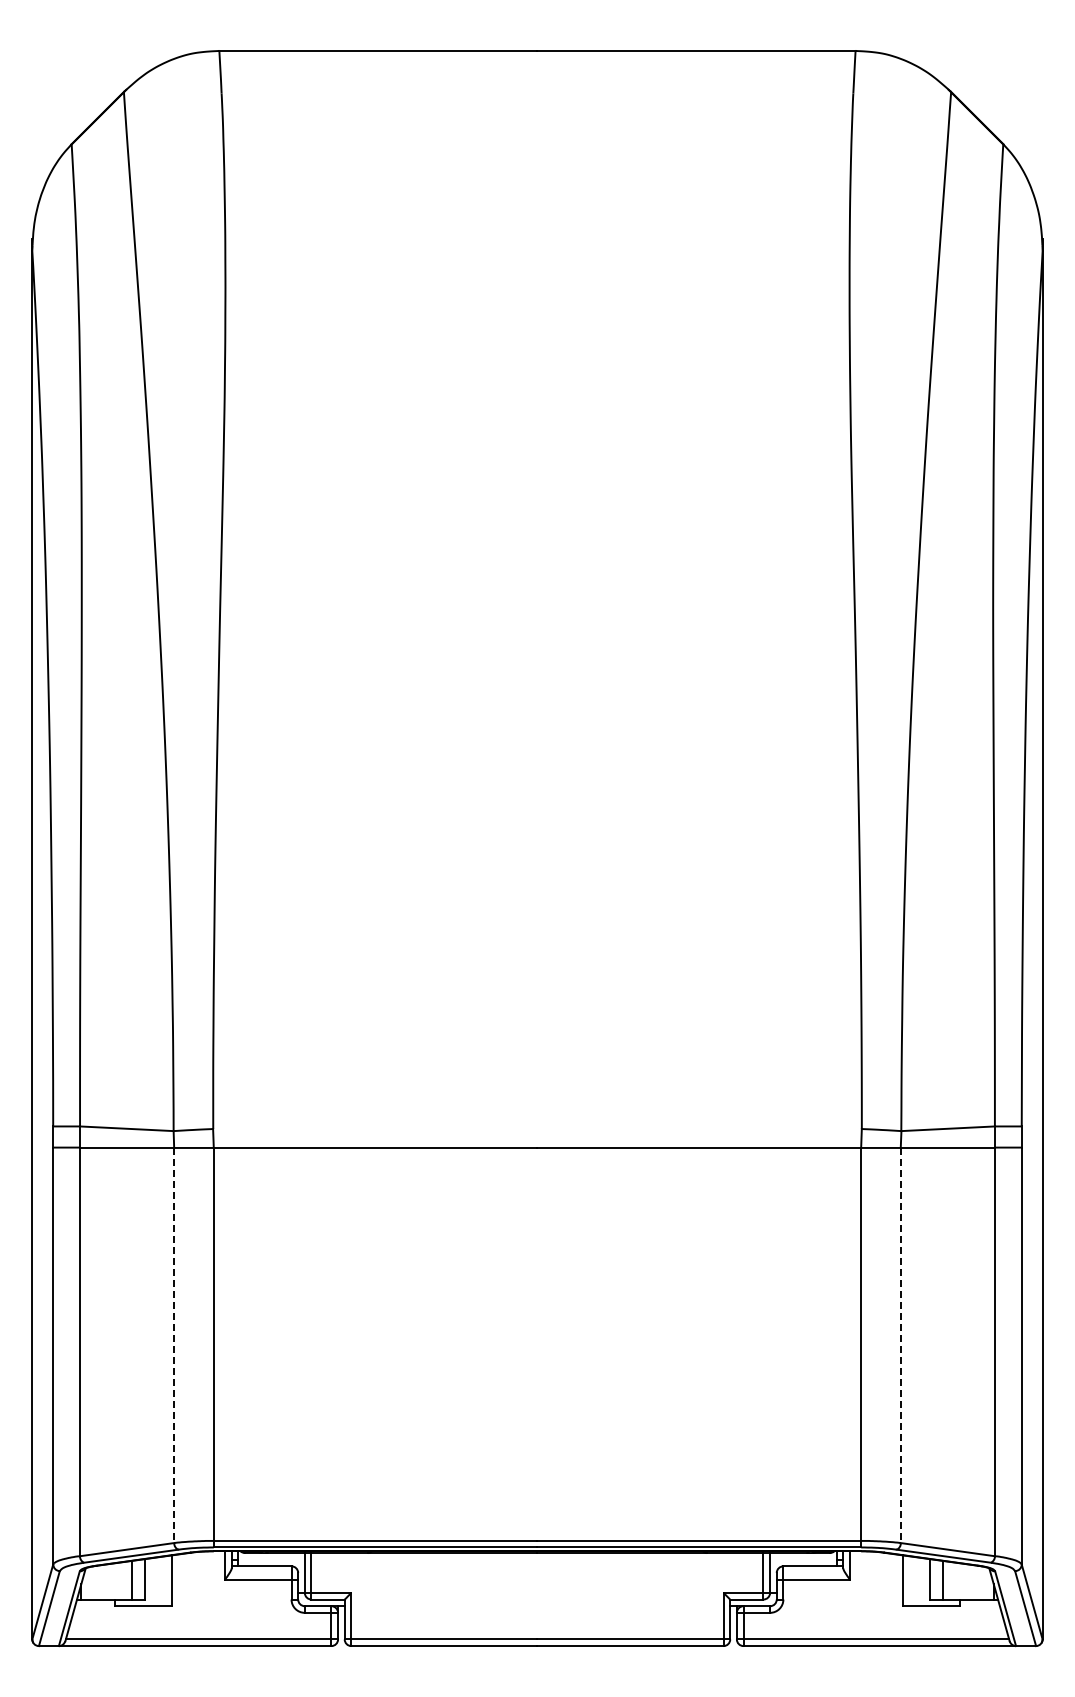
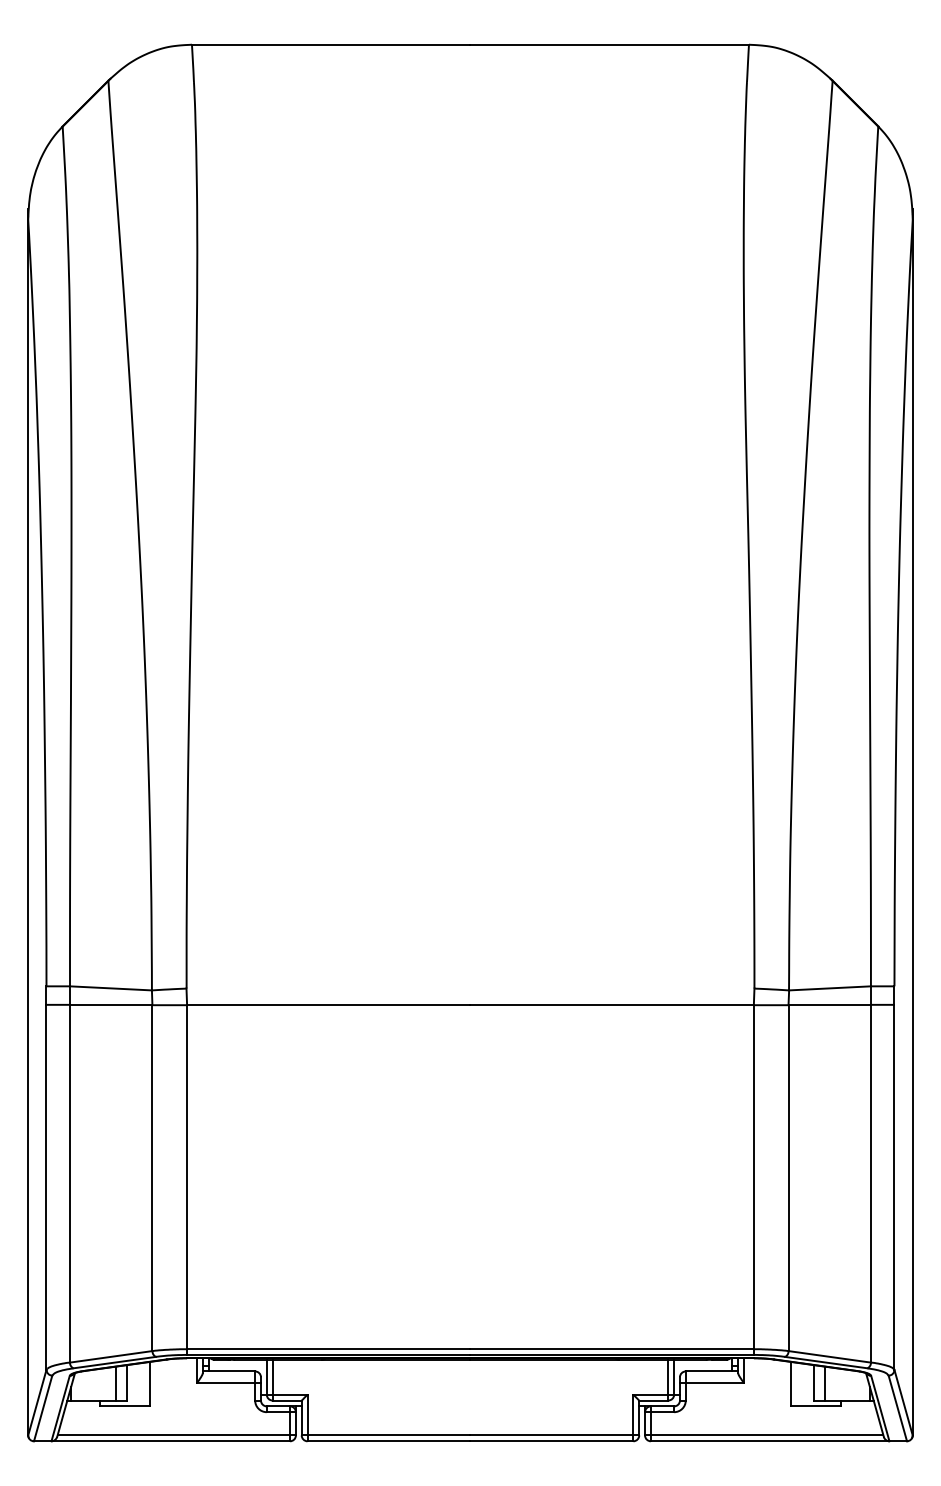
line: (174, 1345) -> (152, 1178), dashed -> solid
line: (900, 1345) -> (788, 1178), dashed -> solid

